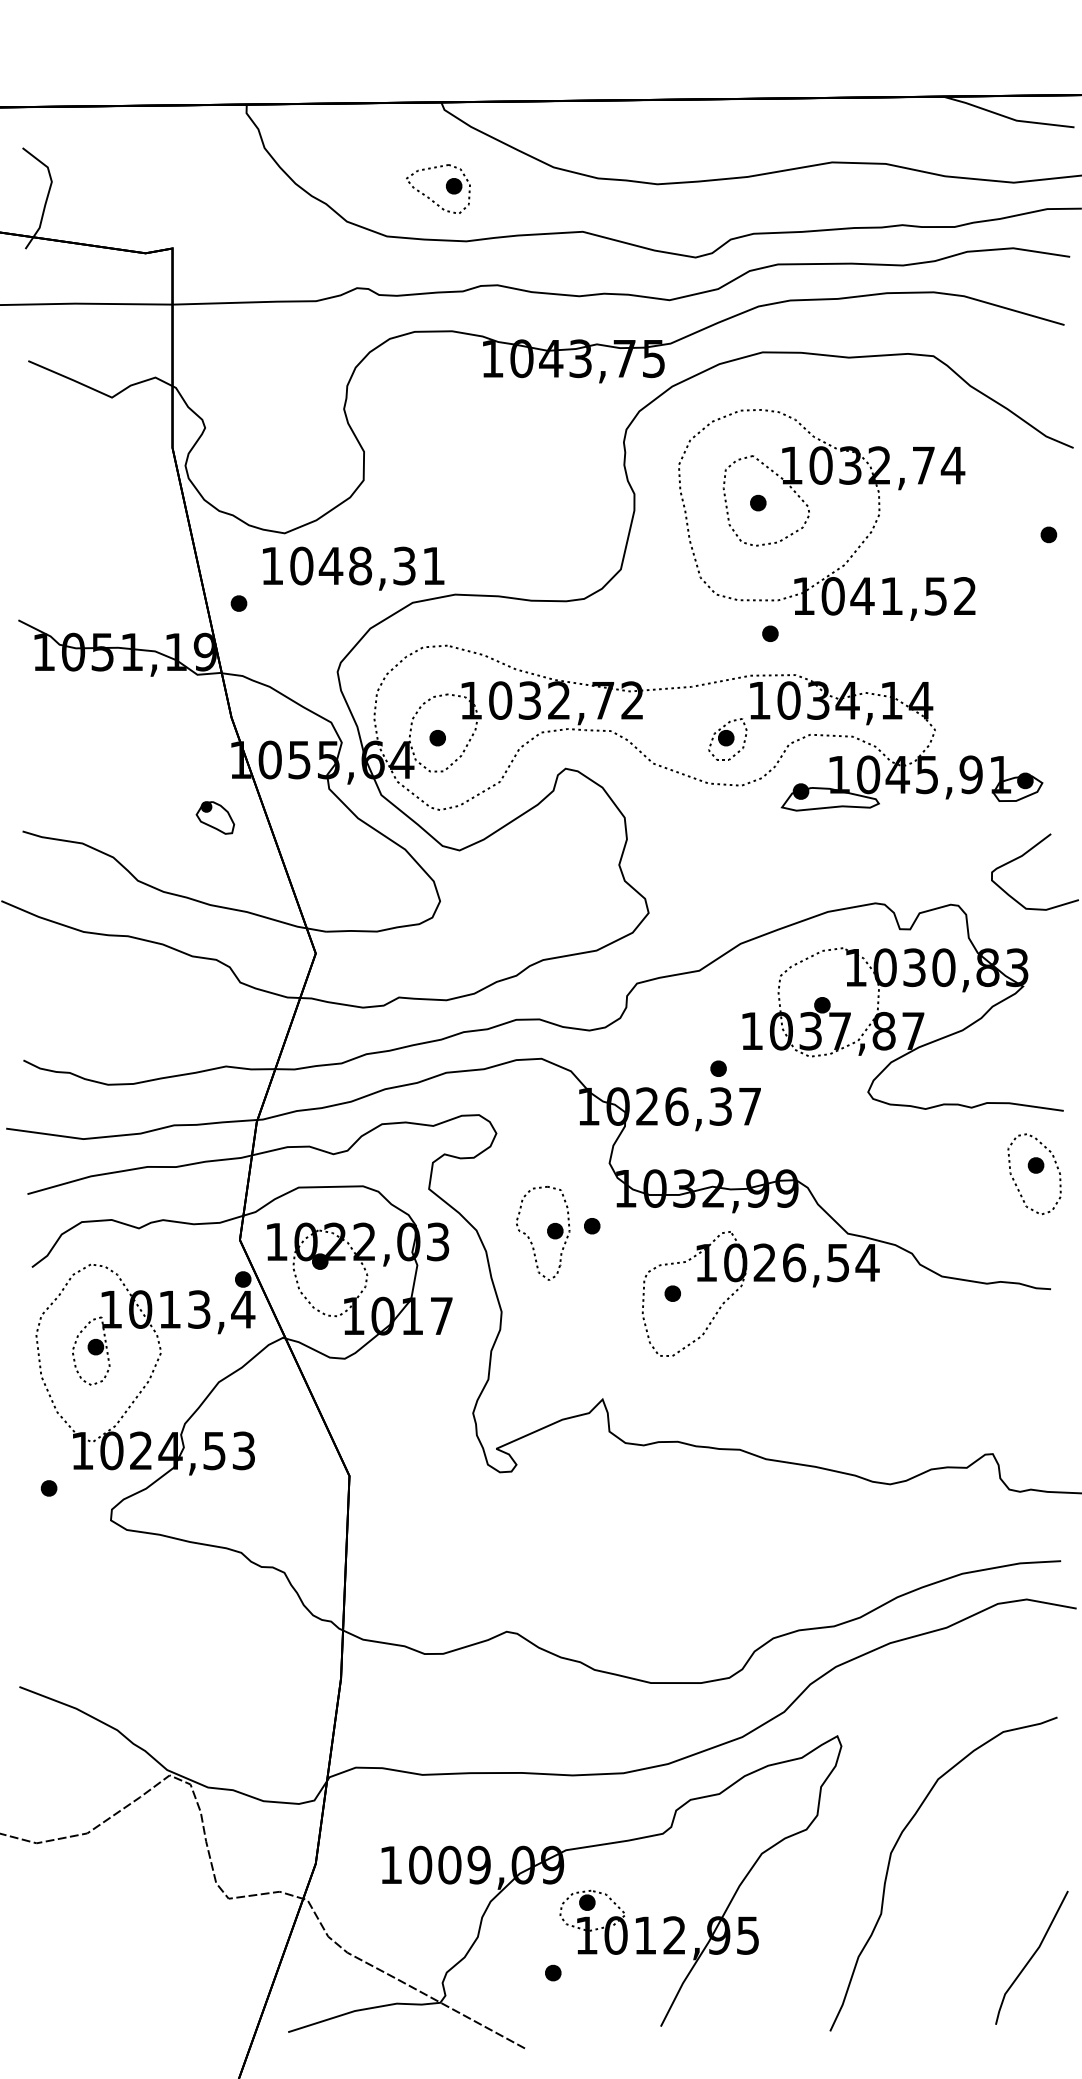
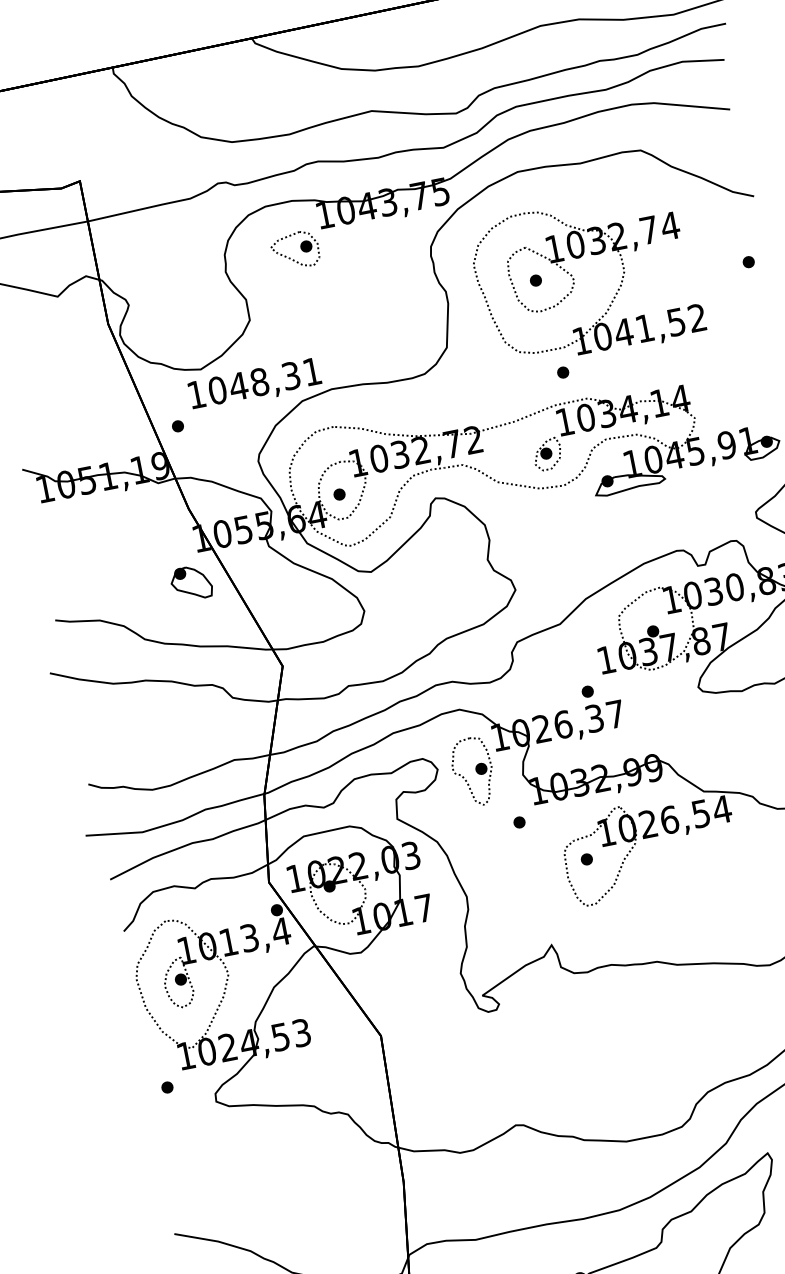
part: (446, 188) -> (301, 249), moved
part: (215, 817) -> (191, 583), size x1.43
part: (543, 1233) -> (473, 772), moved

